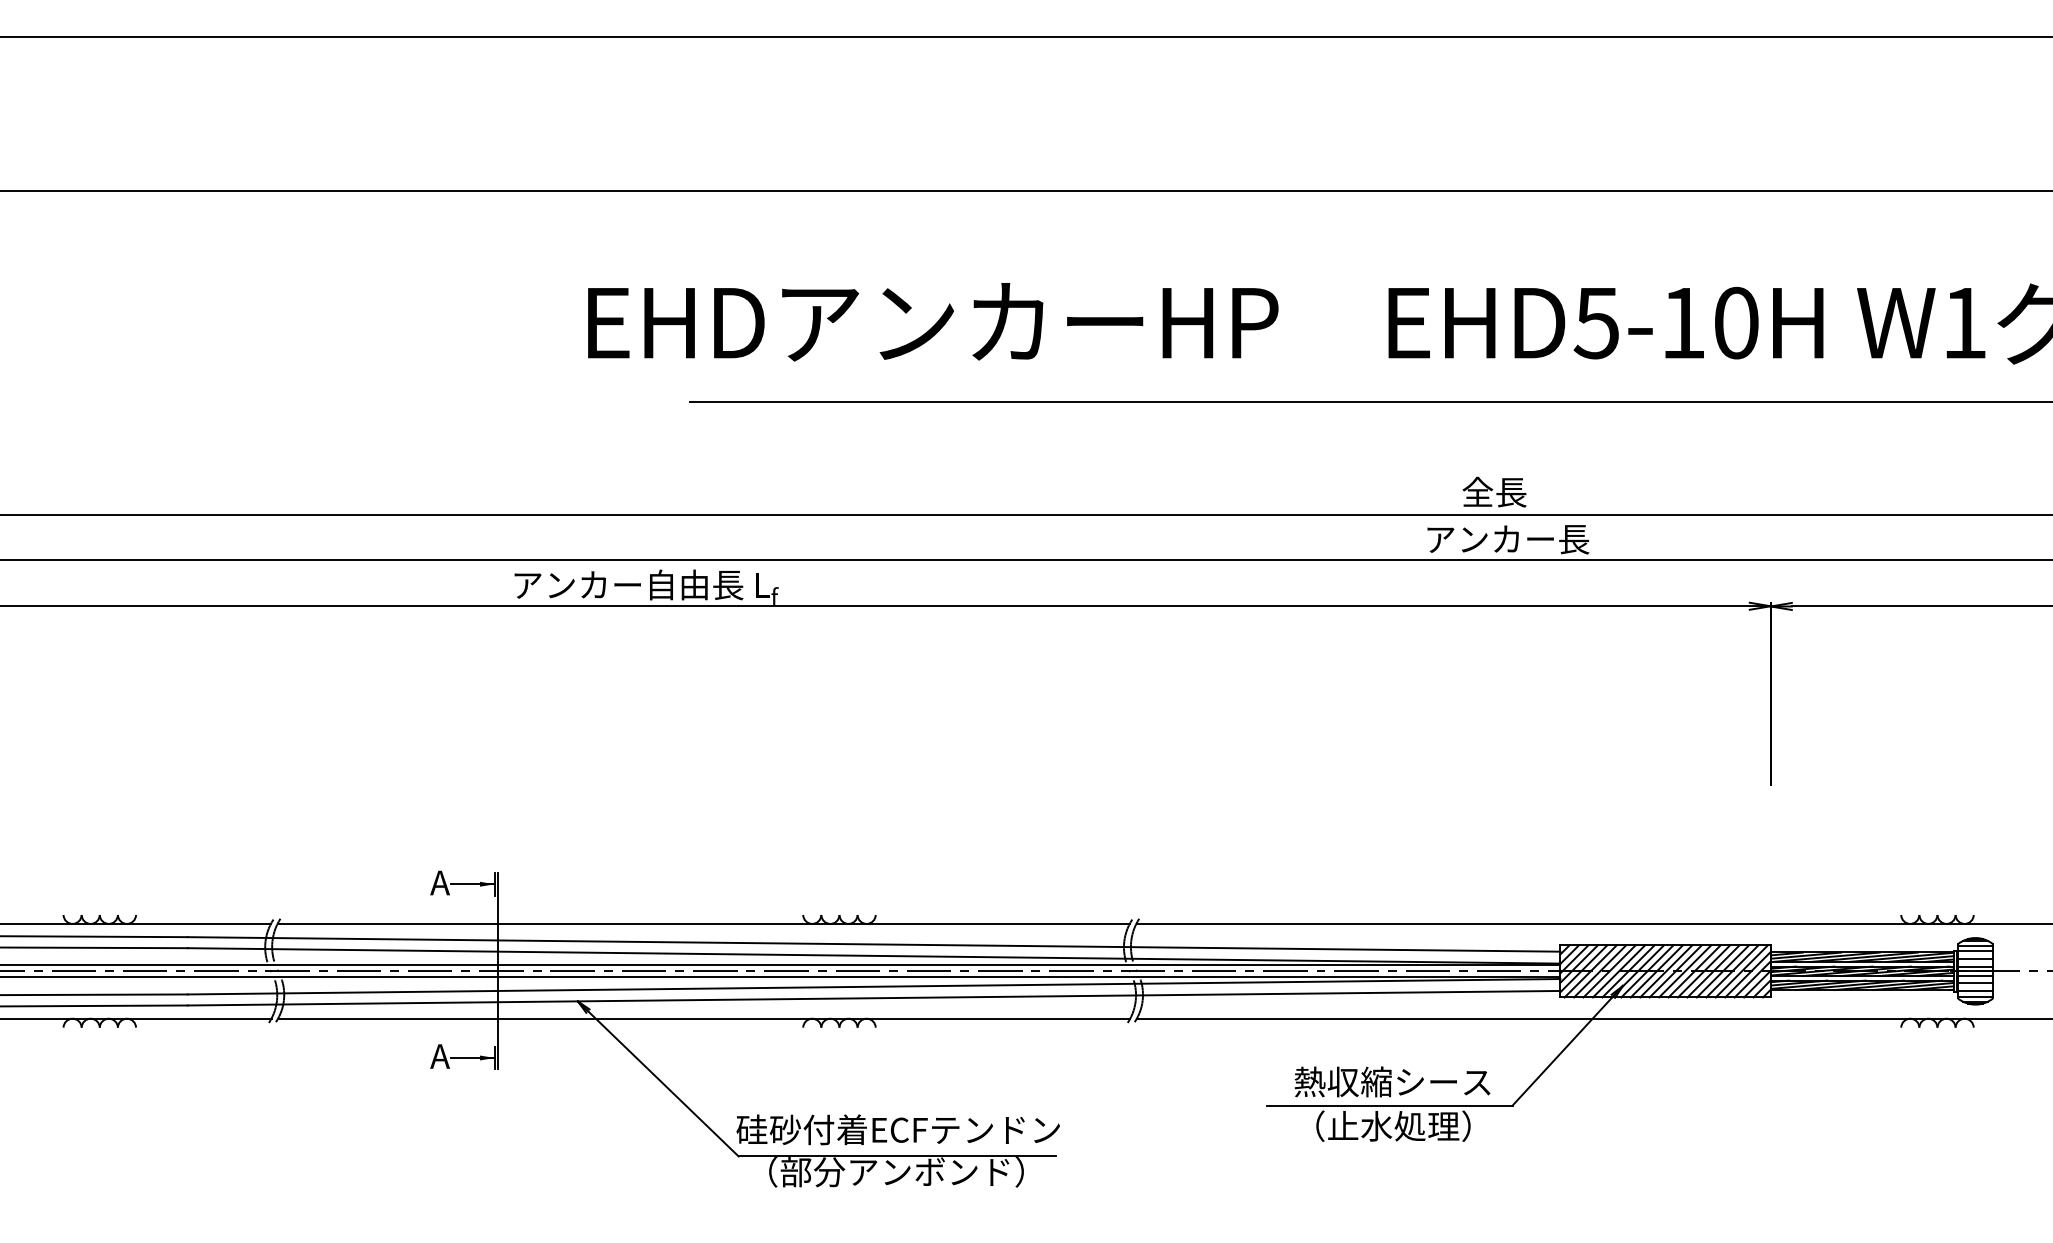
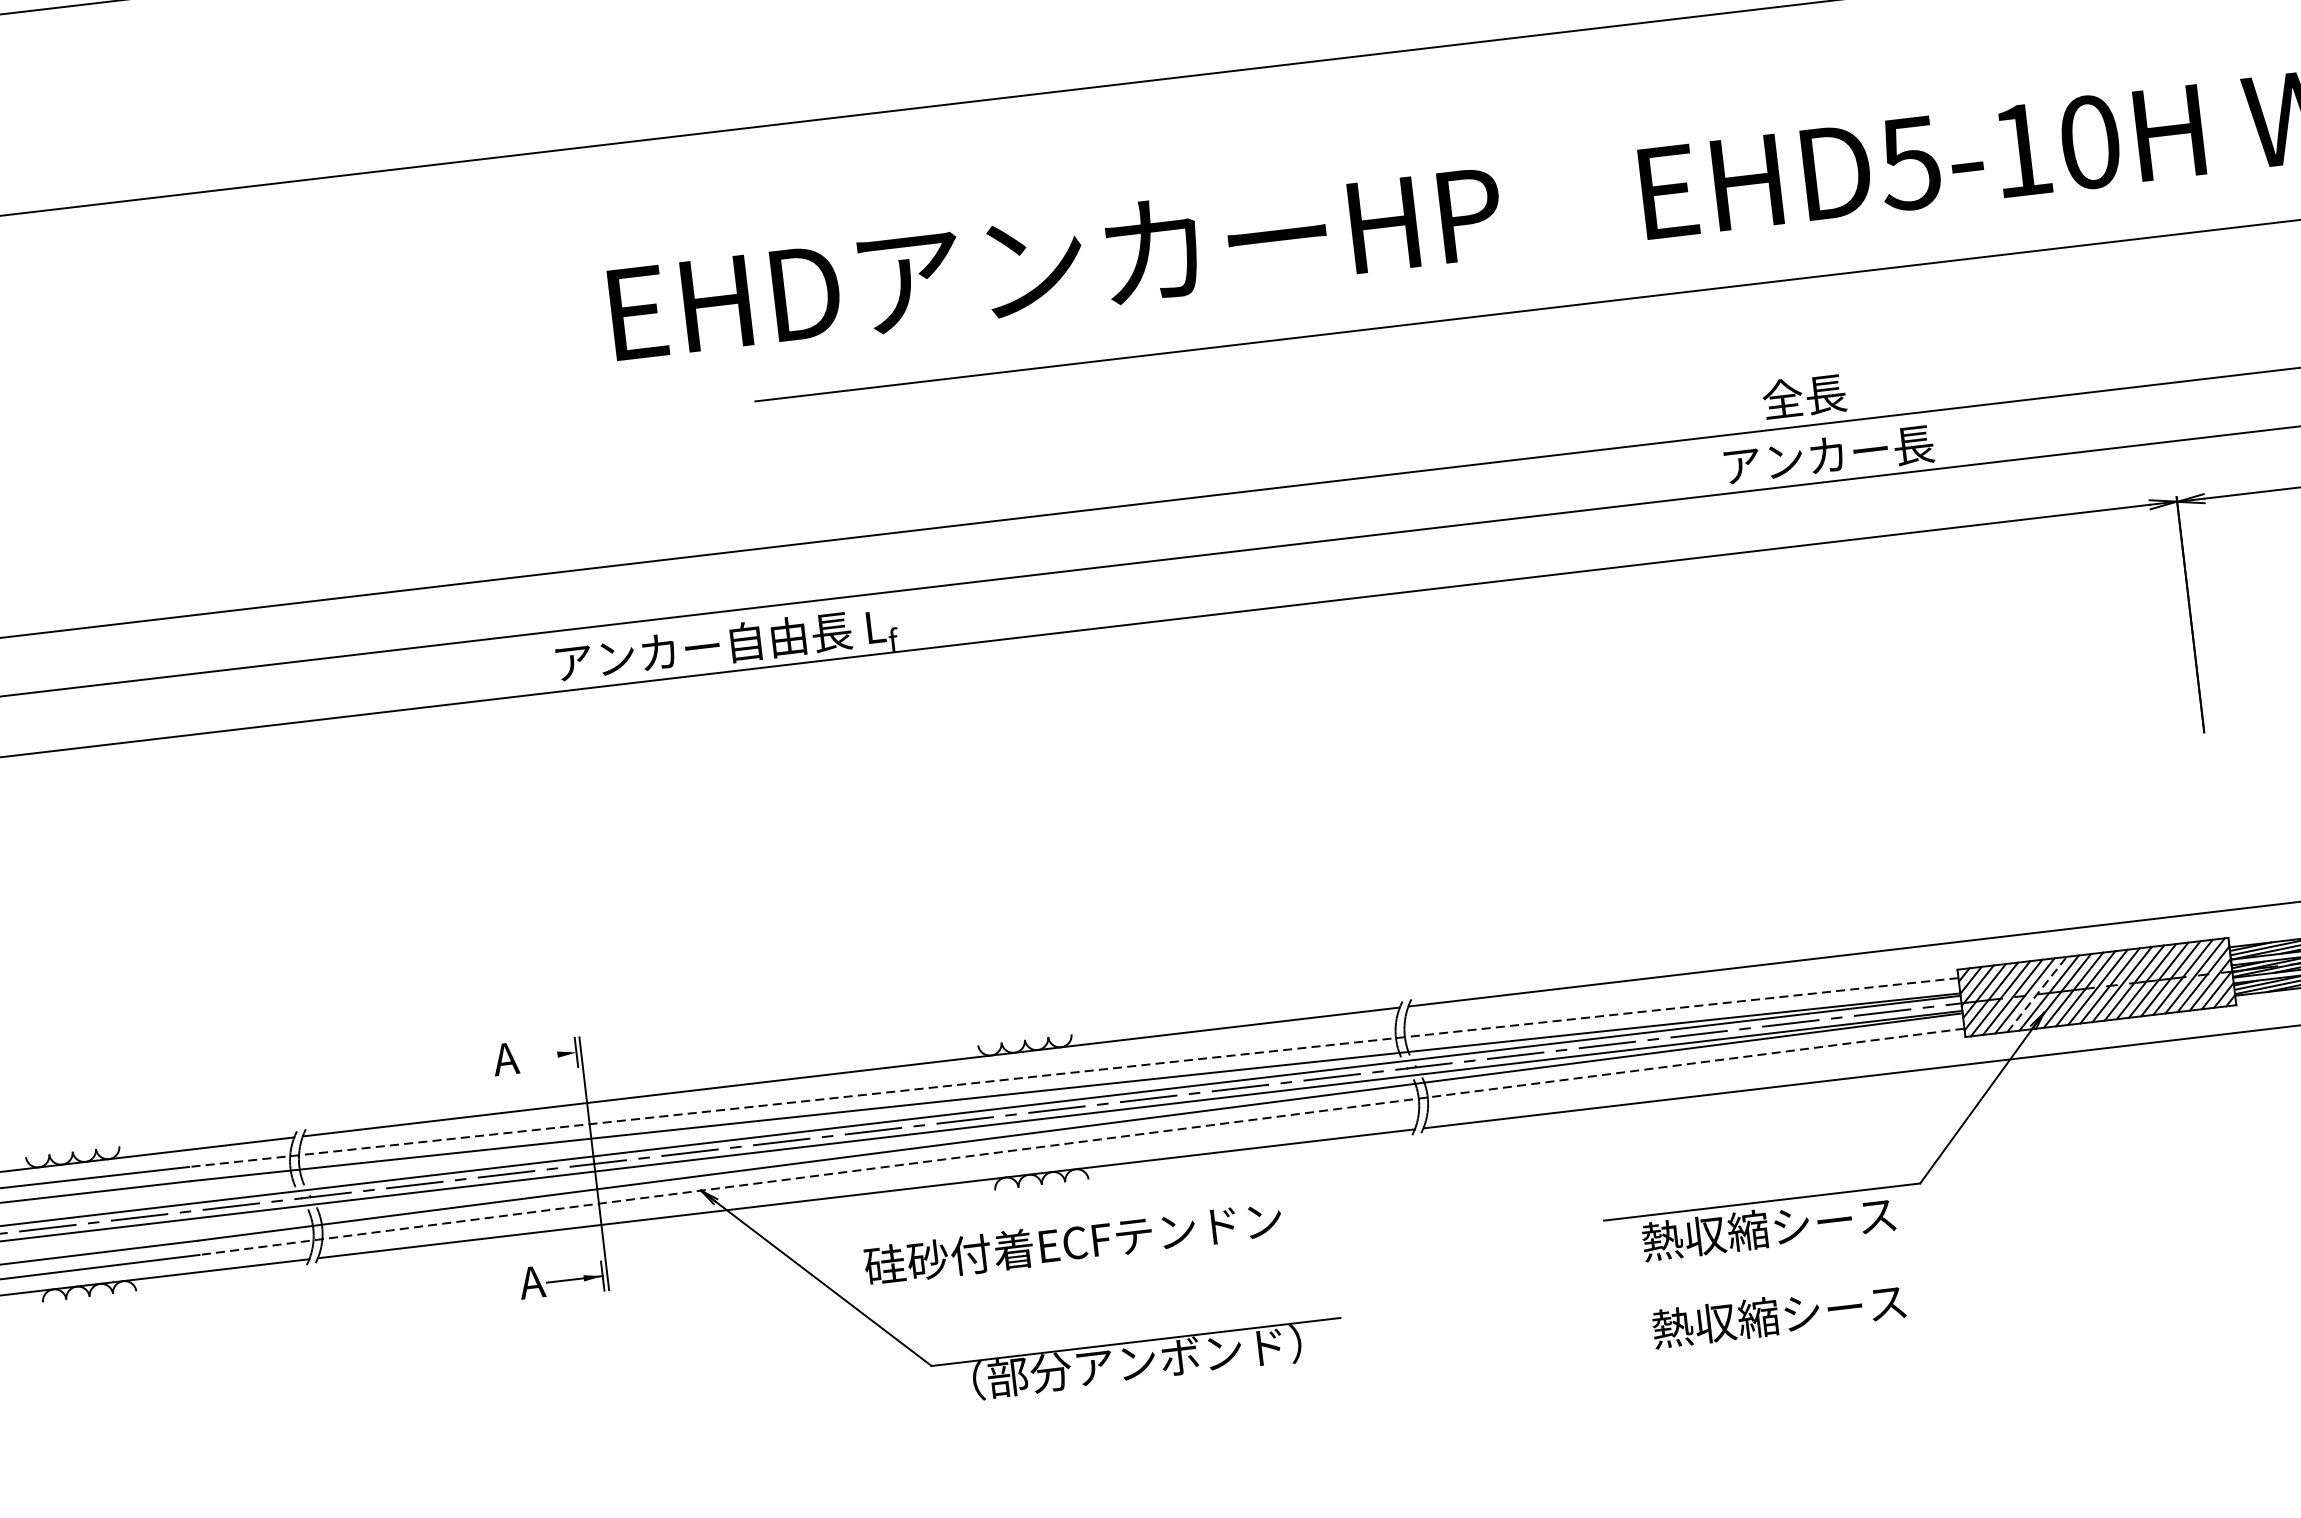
line: (472, 884) -> (547, 1056), removed
line: (873, 944) -> (1073, 1072), solid -> dashed
line: (1619, 971) -> (2037, 994), solid -> dashed
line: (873, 998) -> (1081, 1142), solid -> dashed
text: (1392, 1081) -> (1778, 1314), moved
text: (1392, 1125) -> (1768, 1227), （止水処理） -> 熱収縮シース
text: (897, 1129) -> (1072, 1242), moved

